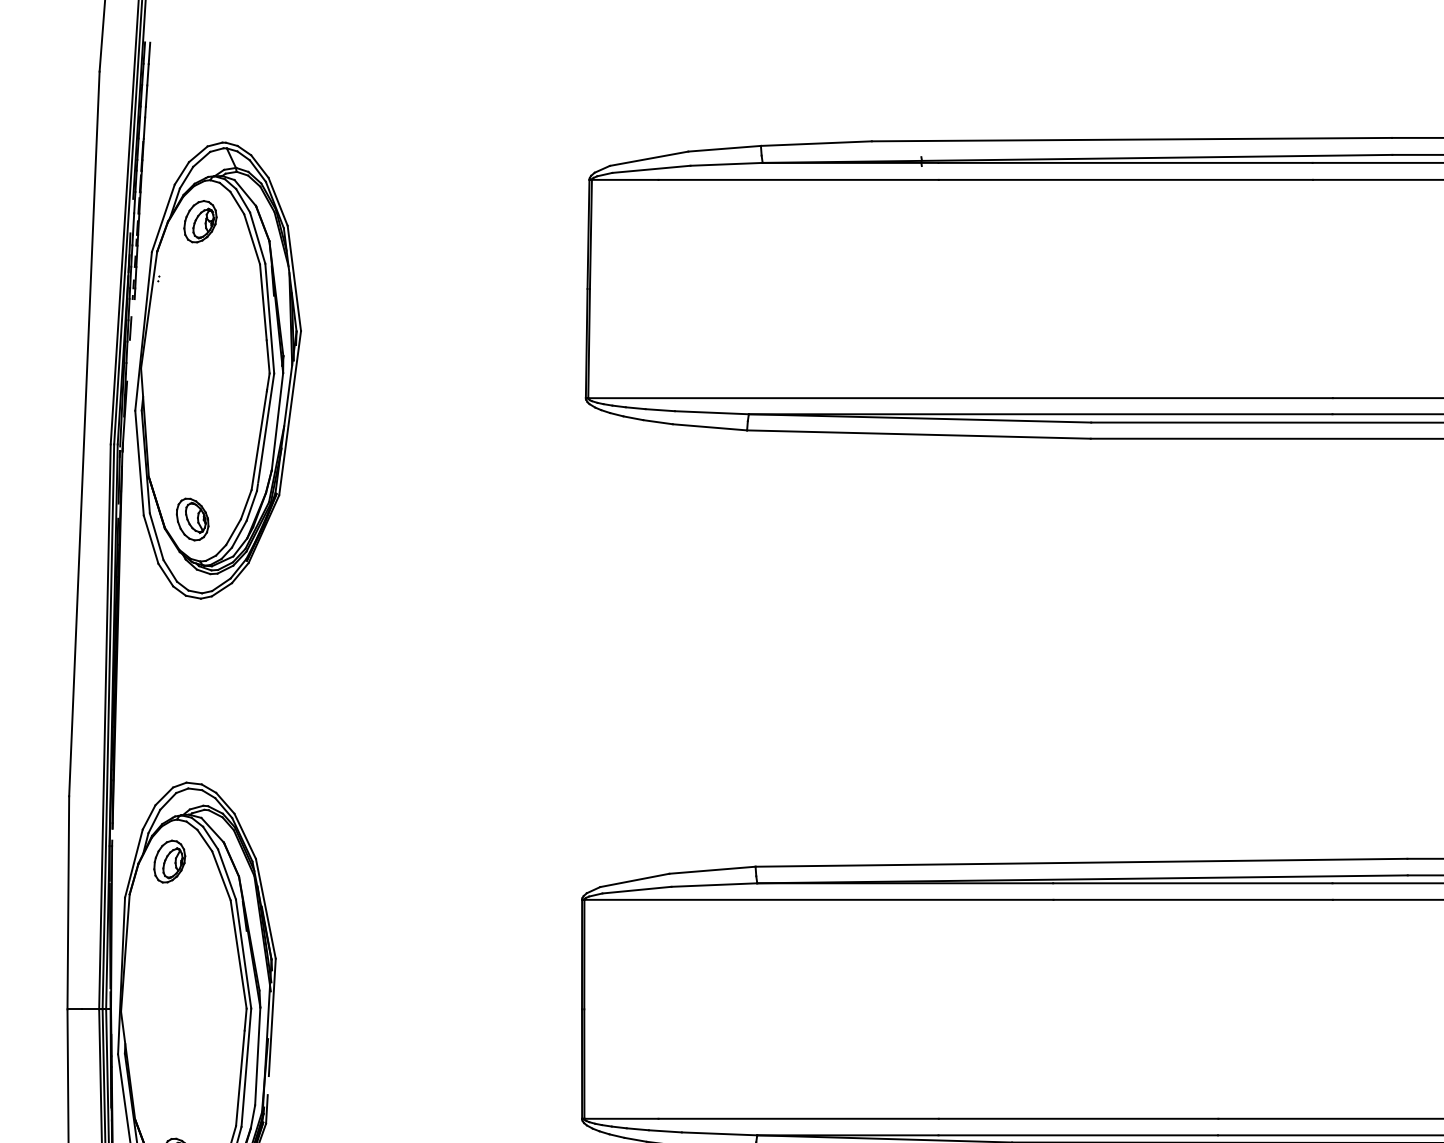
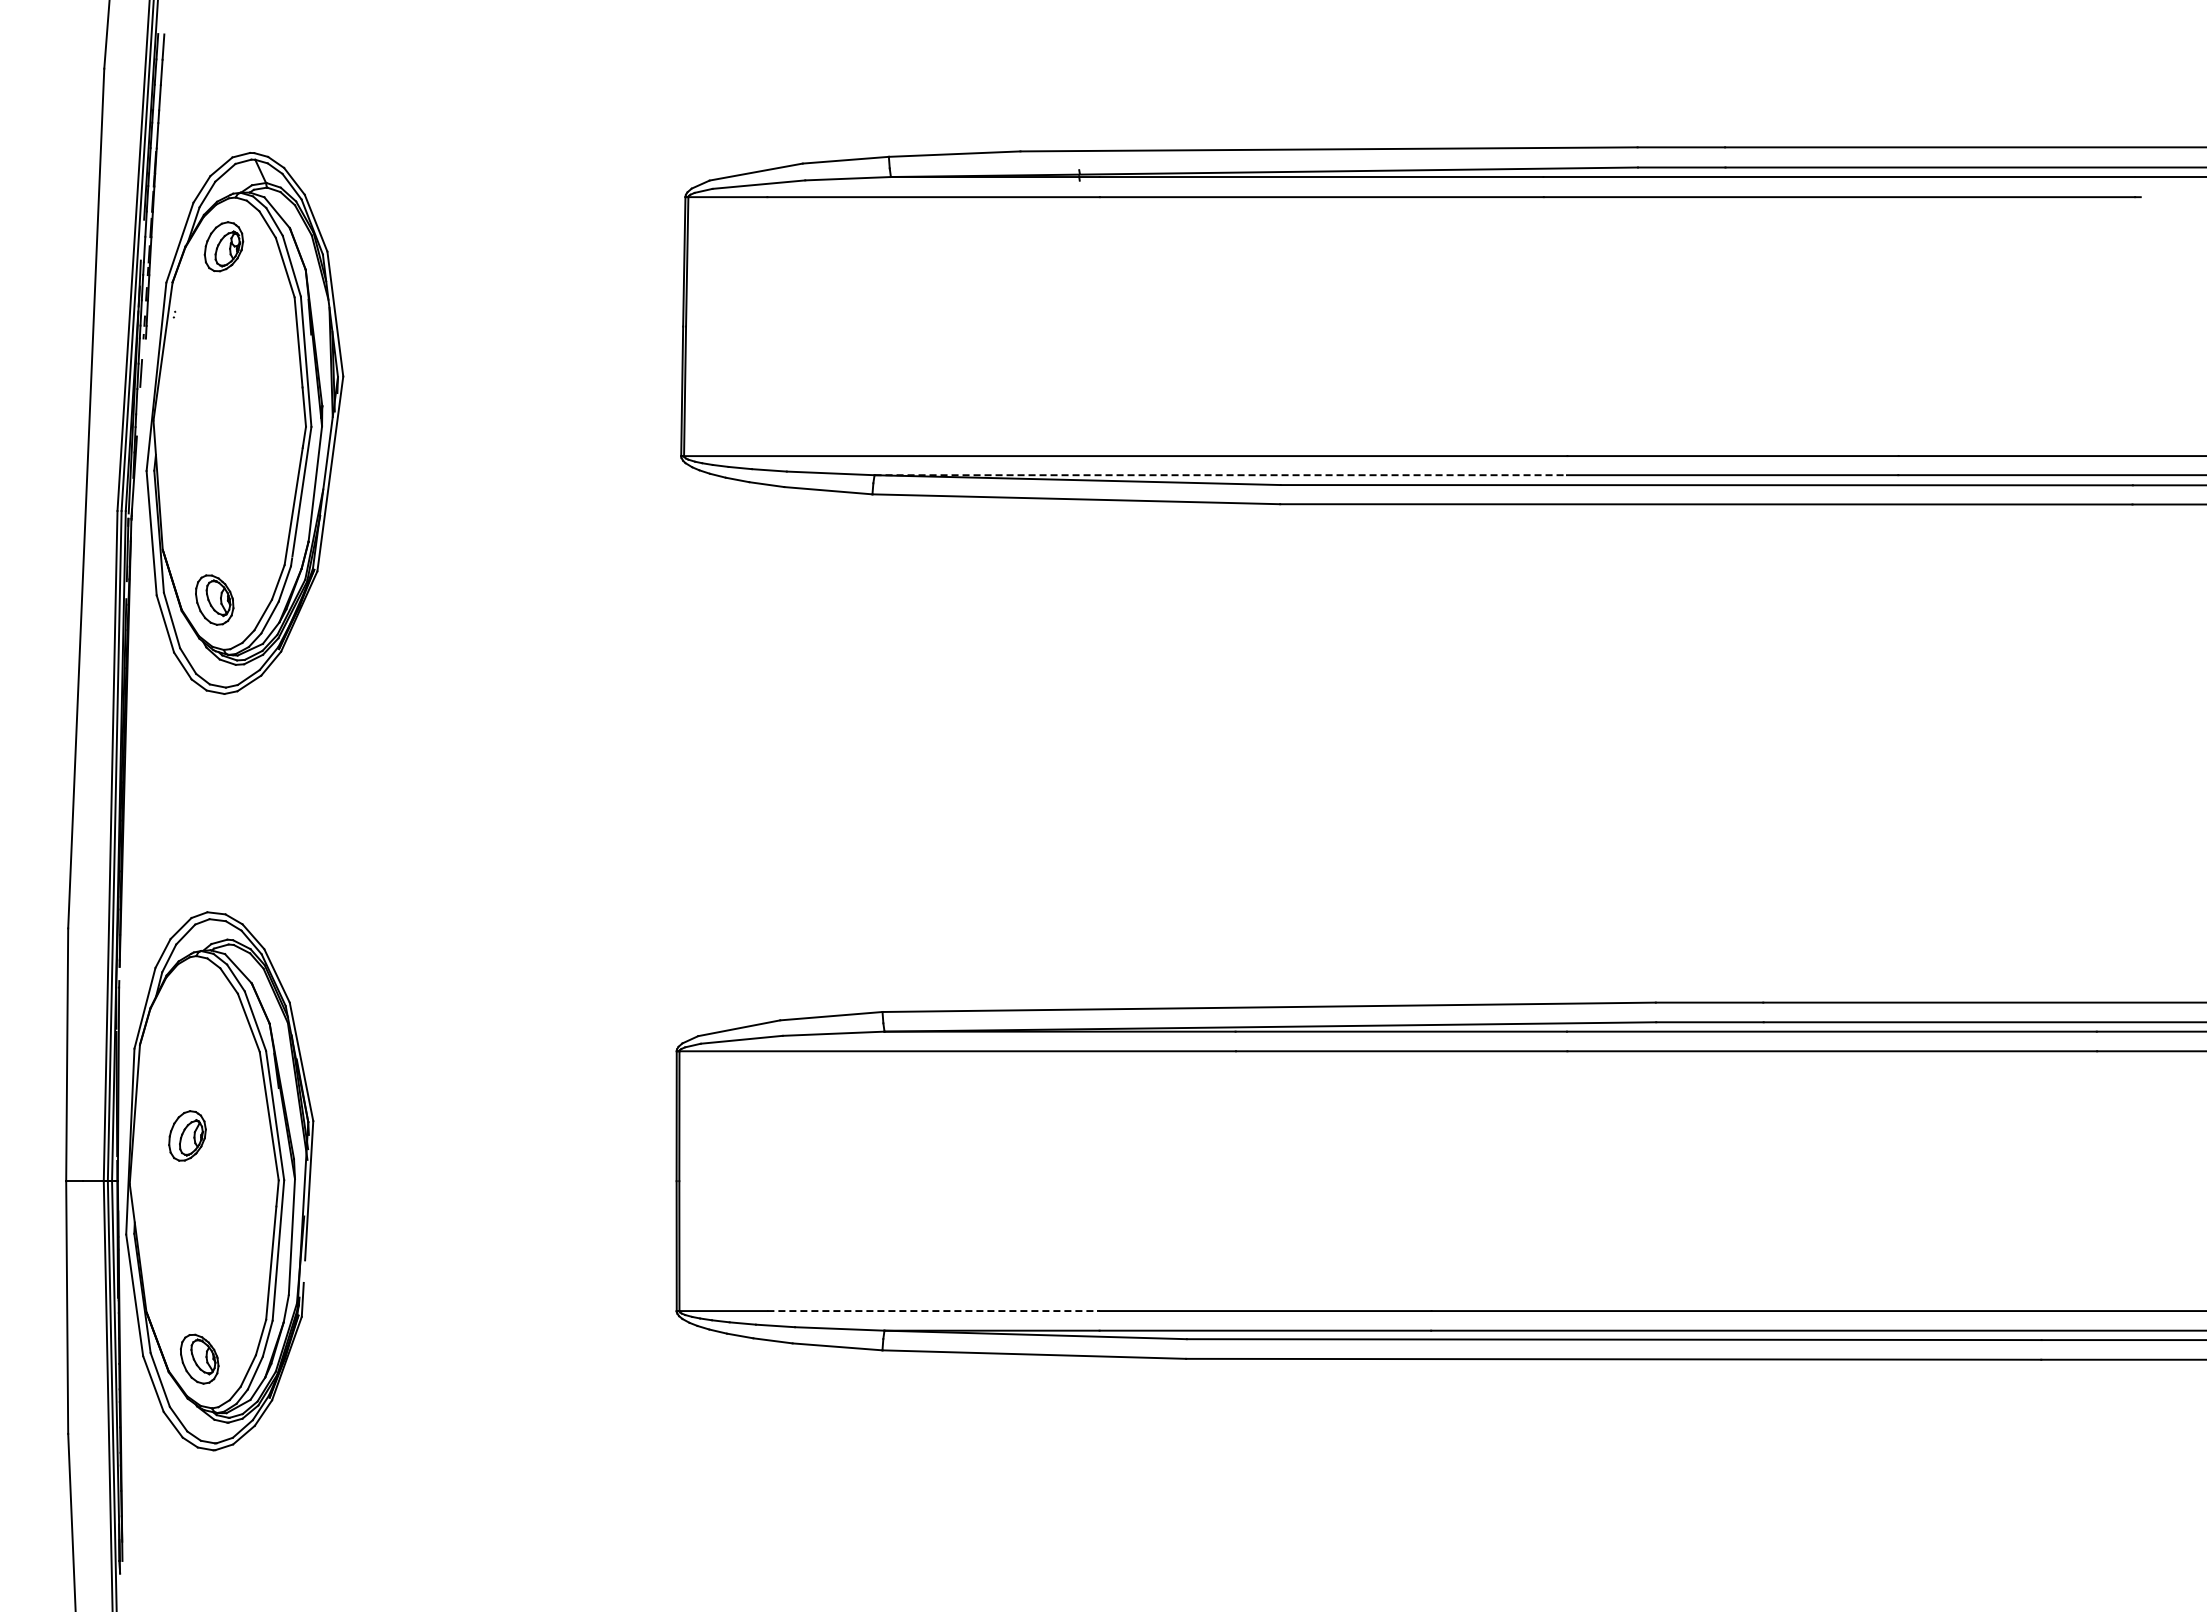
line: (1041, 414) -> (1221, 475), solid -> dashed
part: (169, 861) -> (187, 1135), moved
line: (799, 1119) -> (934, 1311), solid -> dashed

